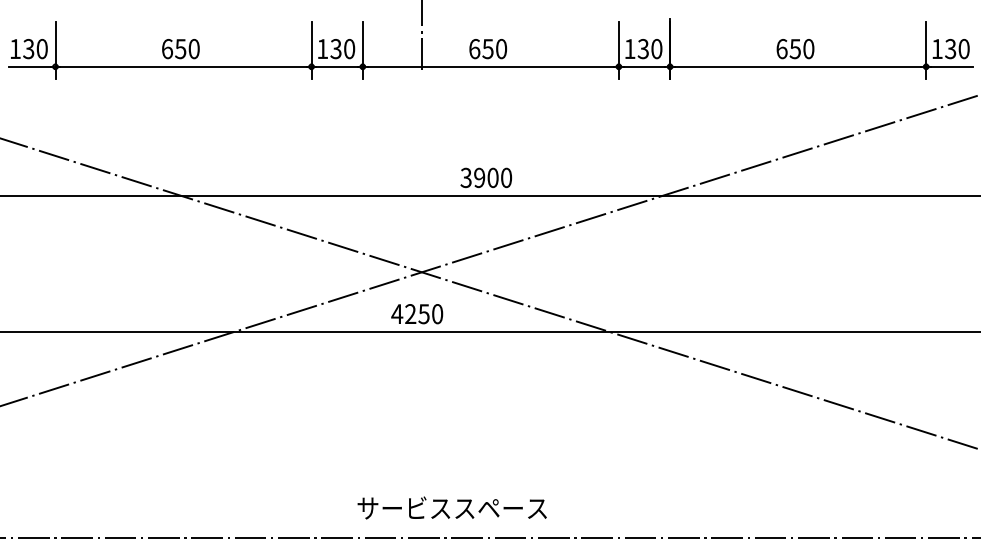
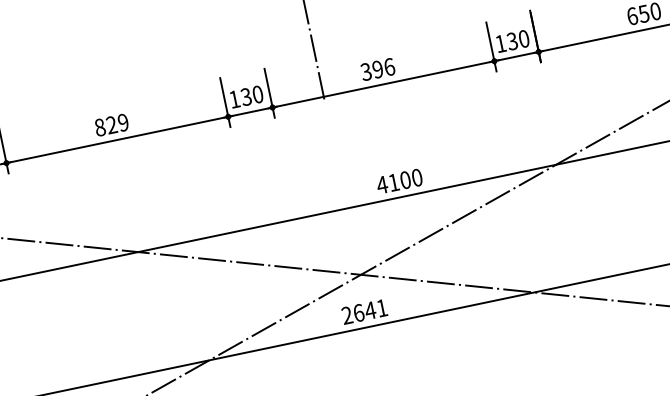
text: (180, 48) -> (111, 124), 650 -> 829
text: (488, 49) -> (378, 69), 650 -> 396
text: (472, 177) -> (387, 183), 3900 -> 4100
text: (417, 314) -> (364, 312), 4250 -> 2641

